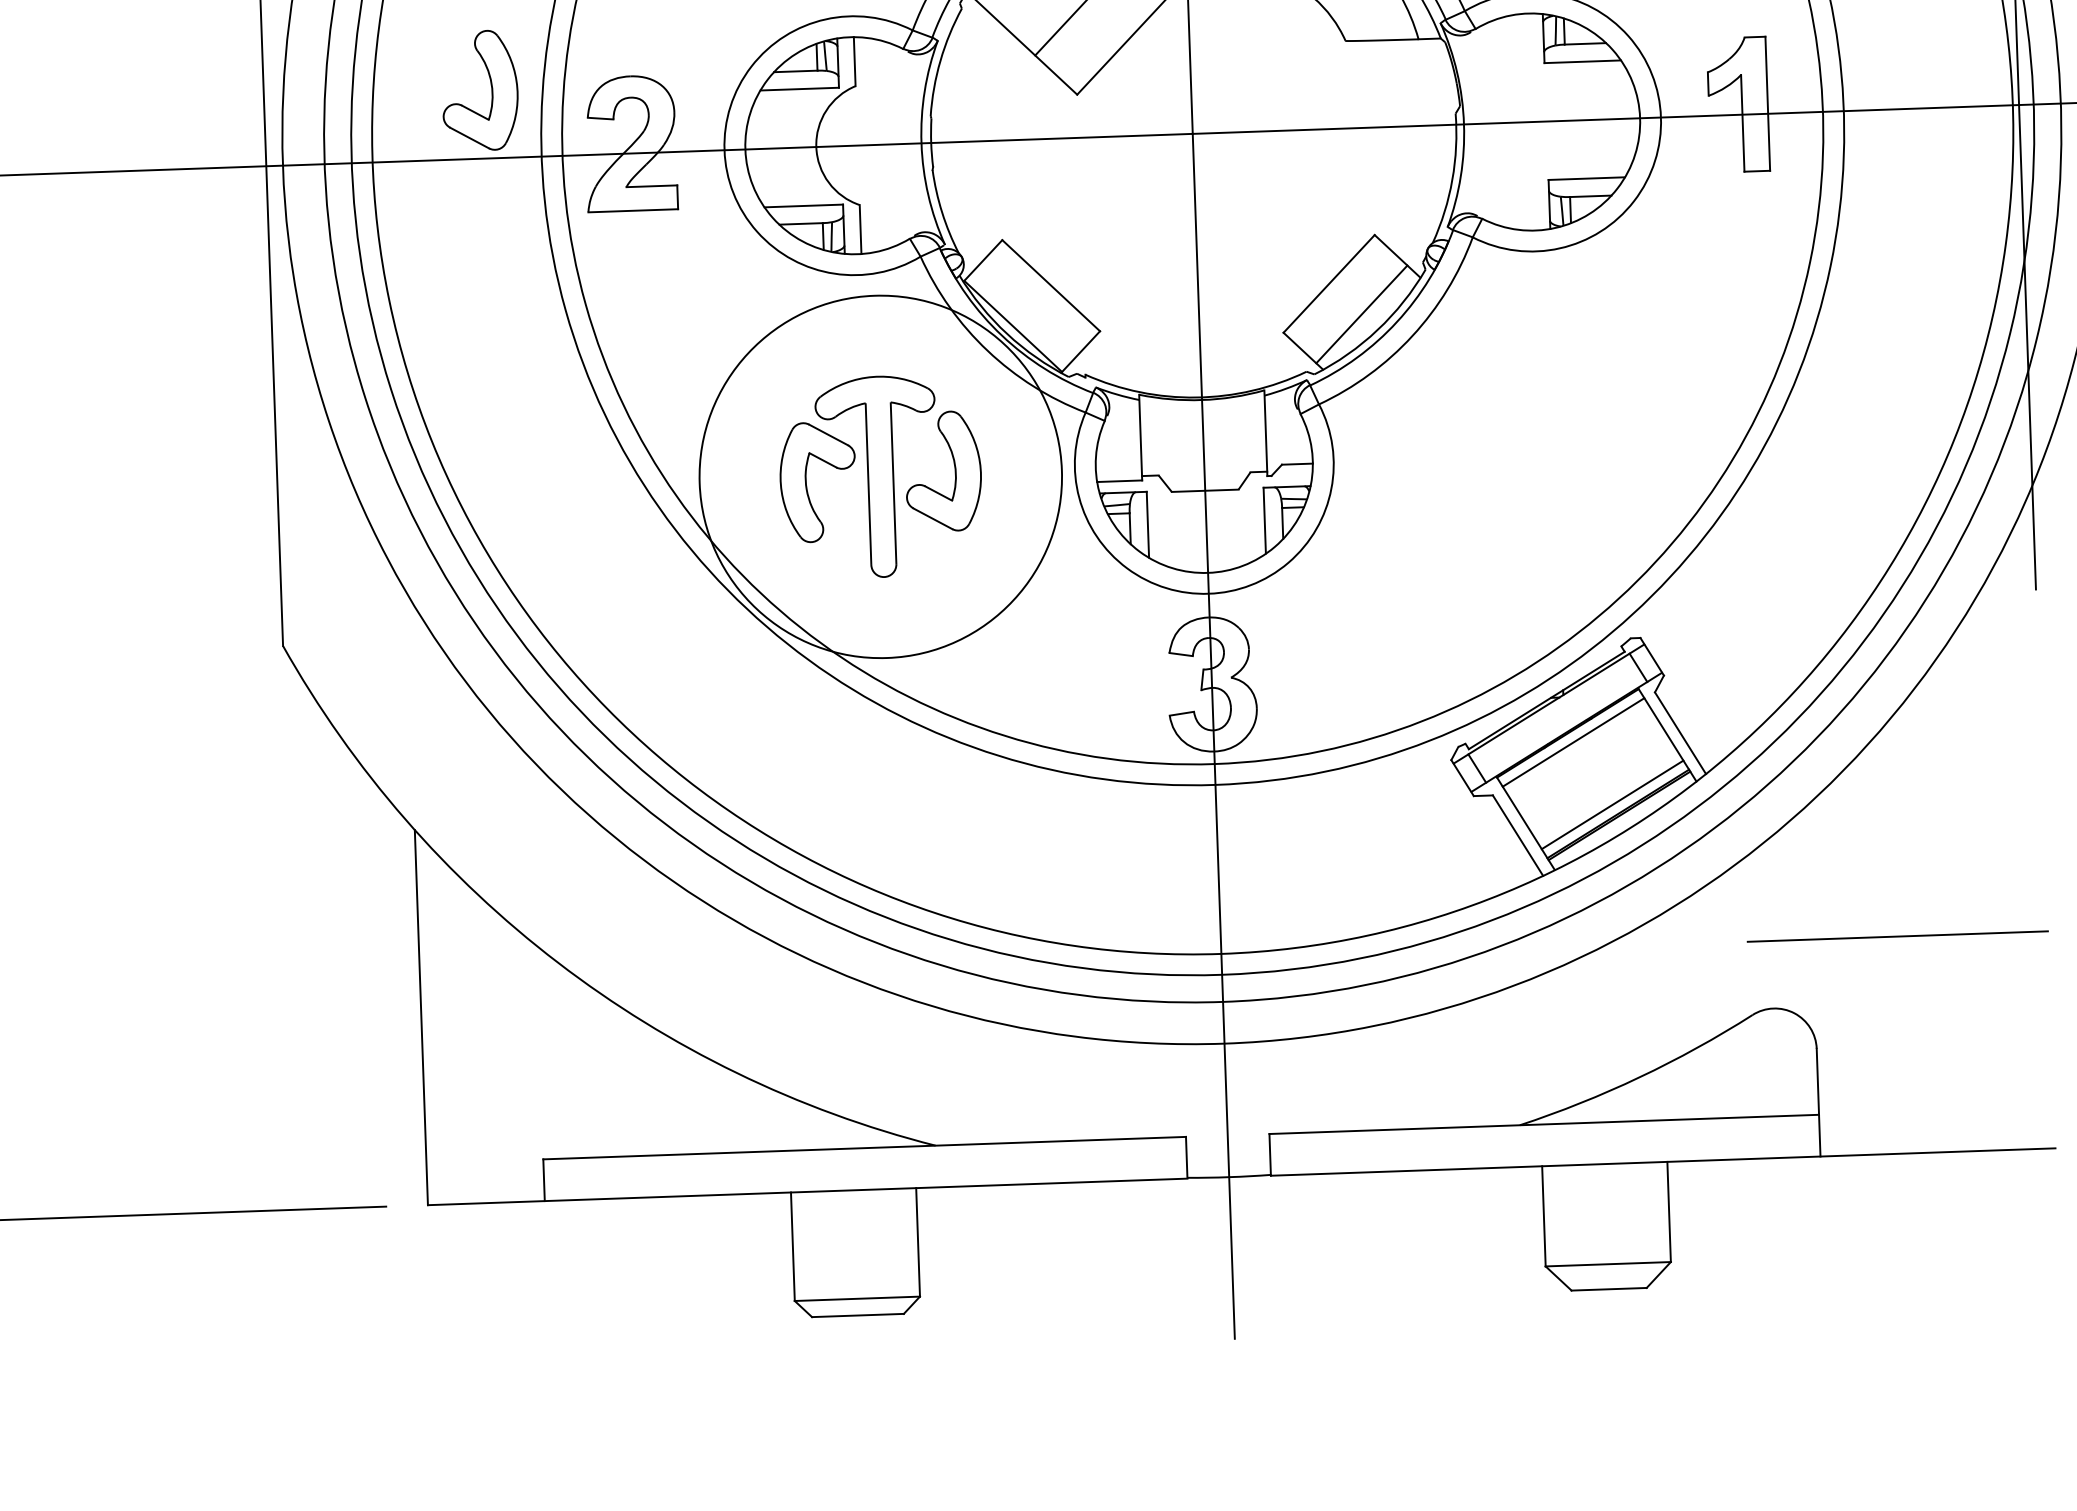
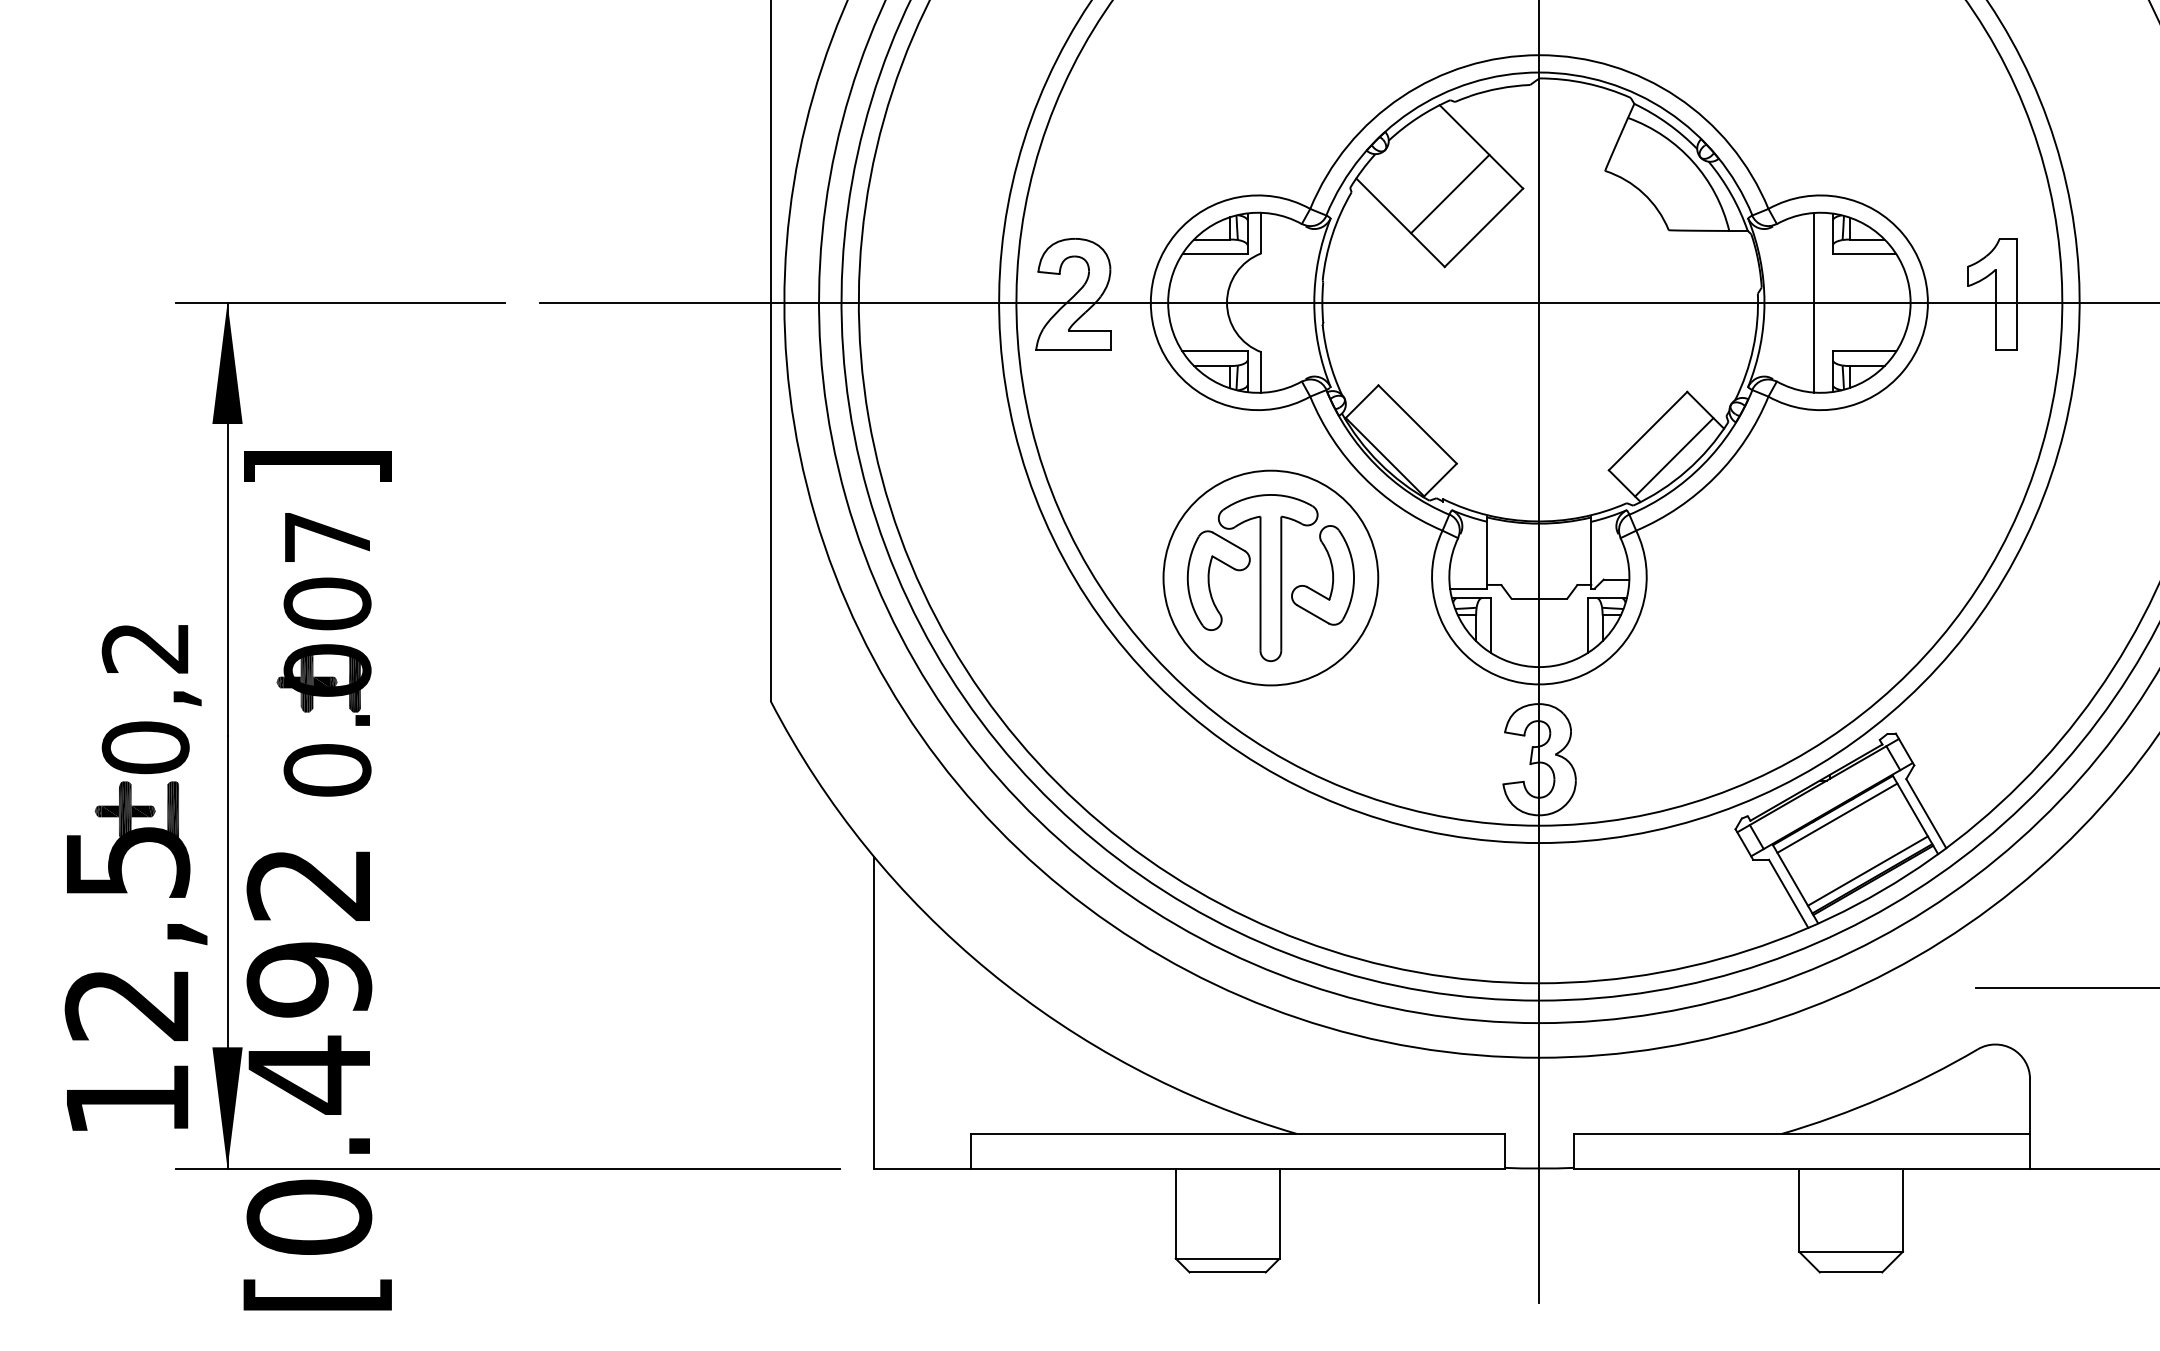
part: (490, 85) -> (958, 242), removed
line: (1524, 121) -> (1814, 302), added
circle: (880, 476) -> (1270, 577), size x0.71

